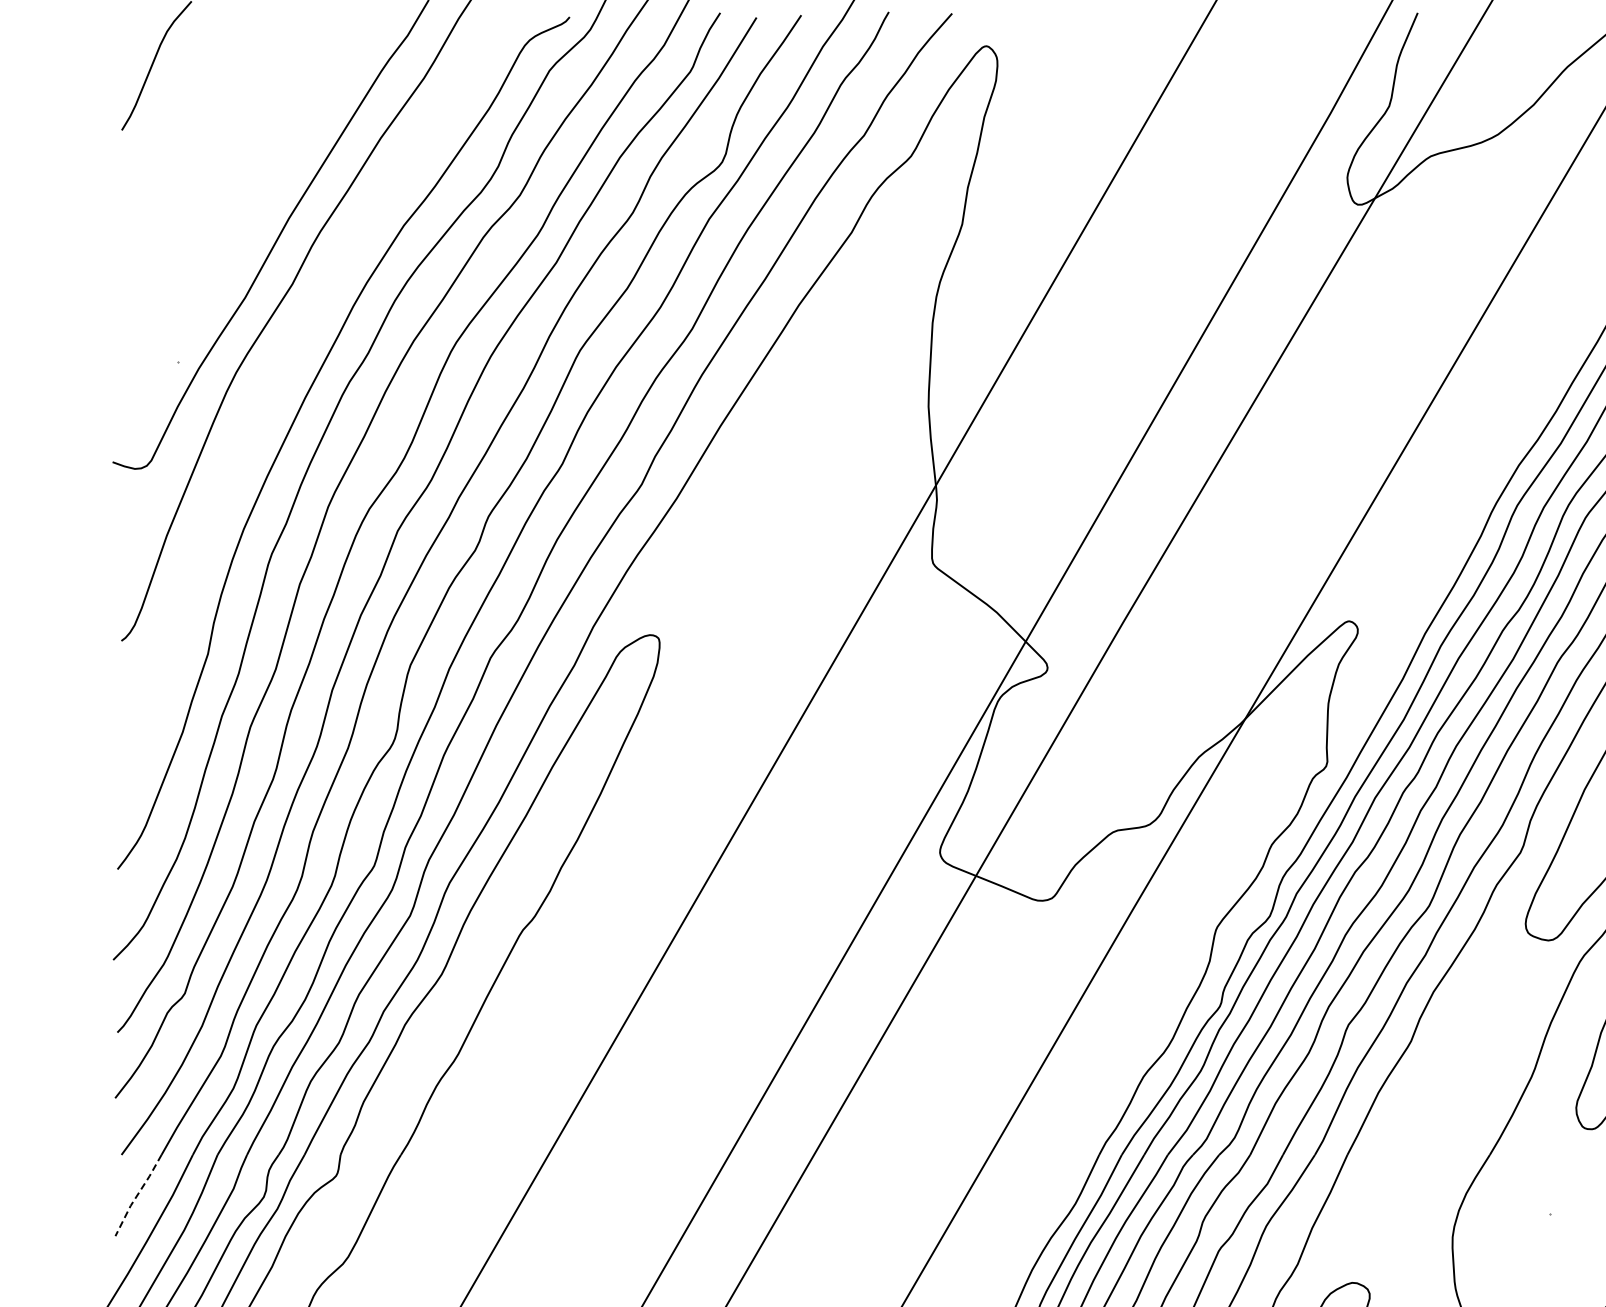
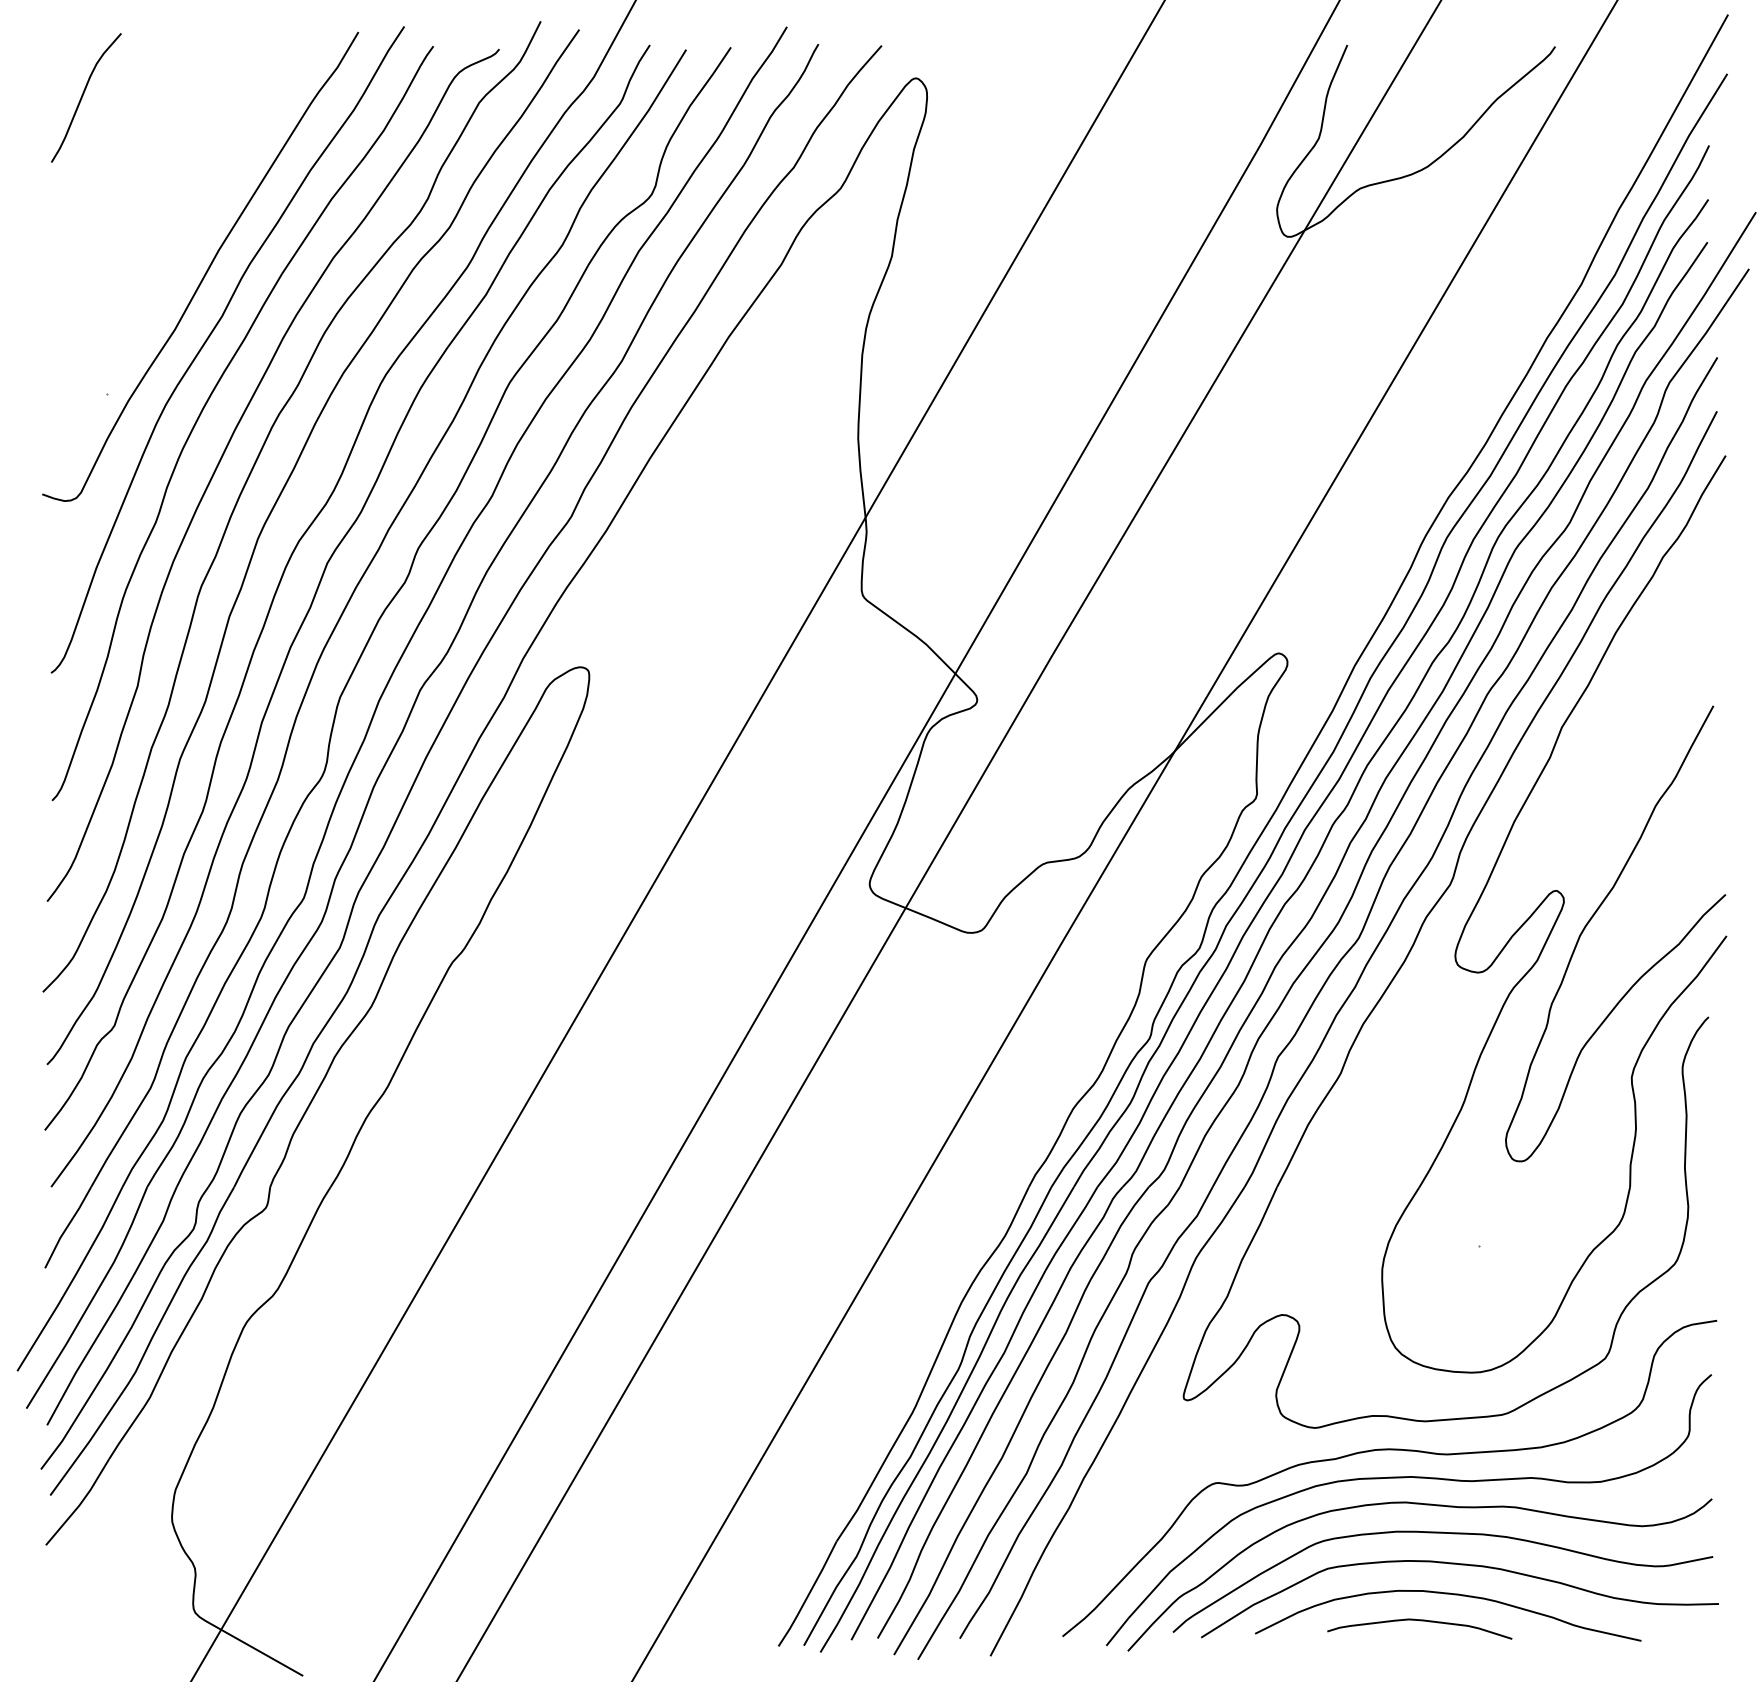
curve: (277, 371) -> (207, 403), added
line: (137, 1195) -> (67, 1227), dashed -> solid

